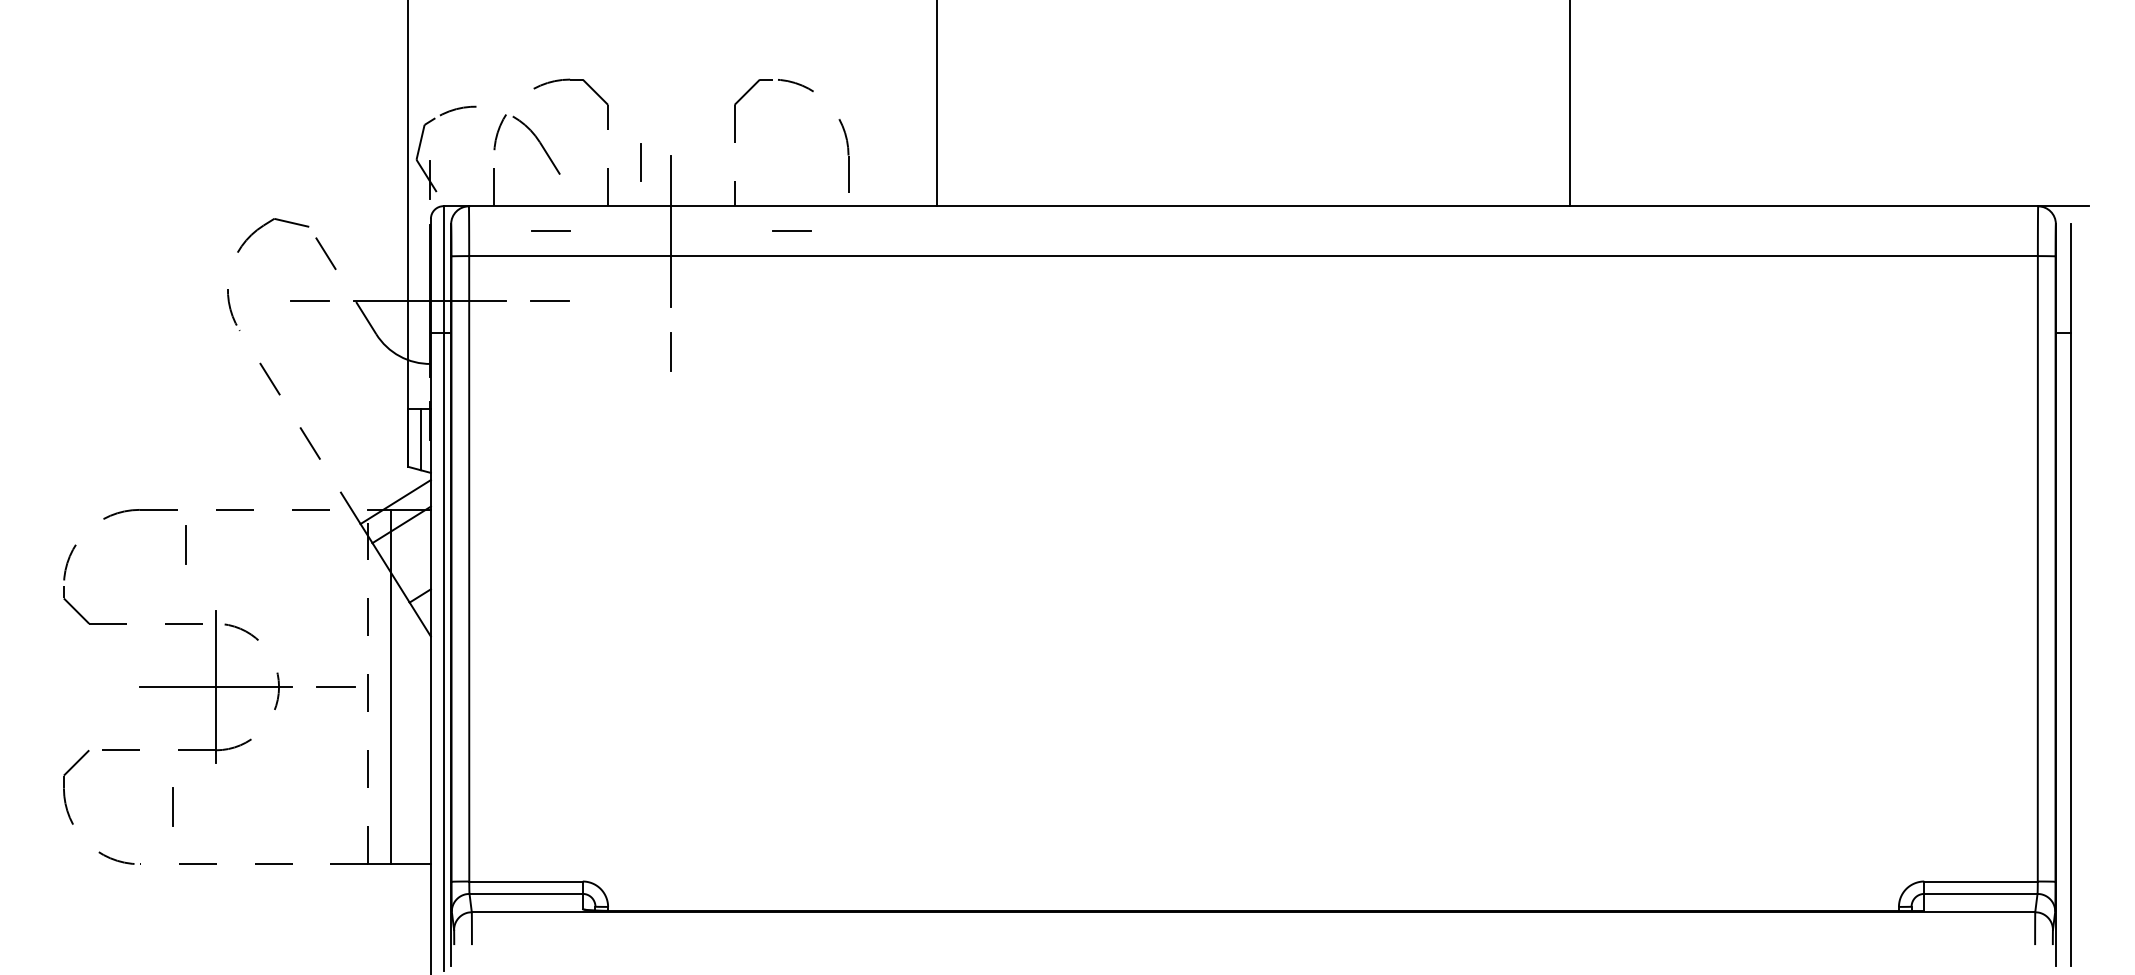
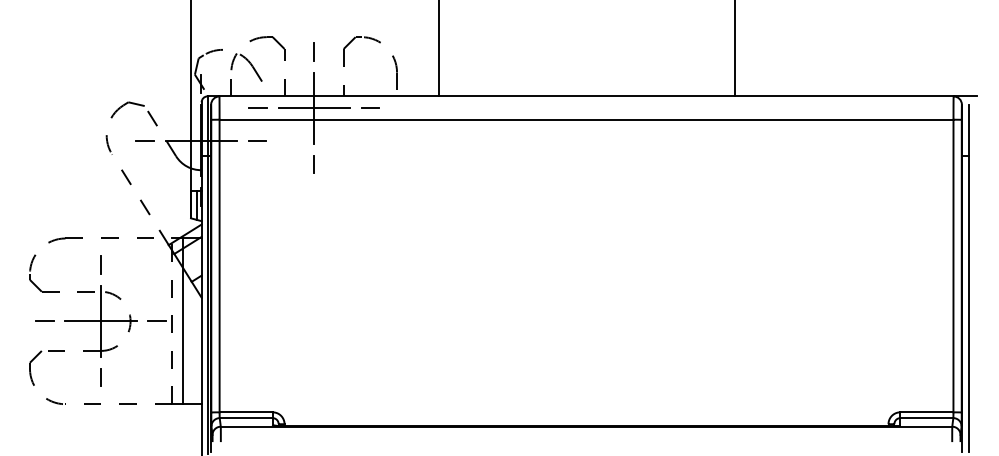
line: (640, 161) -> (313, 51), moved
line: (669, 232) -> (313, 108), added
line: (184, 544) -> (100, 264), moved
line: (94, 685) -> (44, 320), added
line: (171, 807) -> (100, 377), moved

